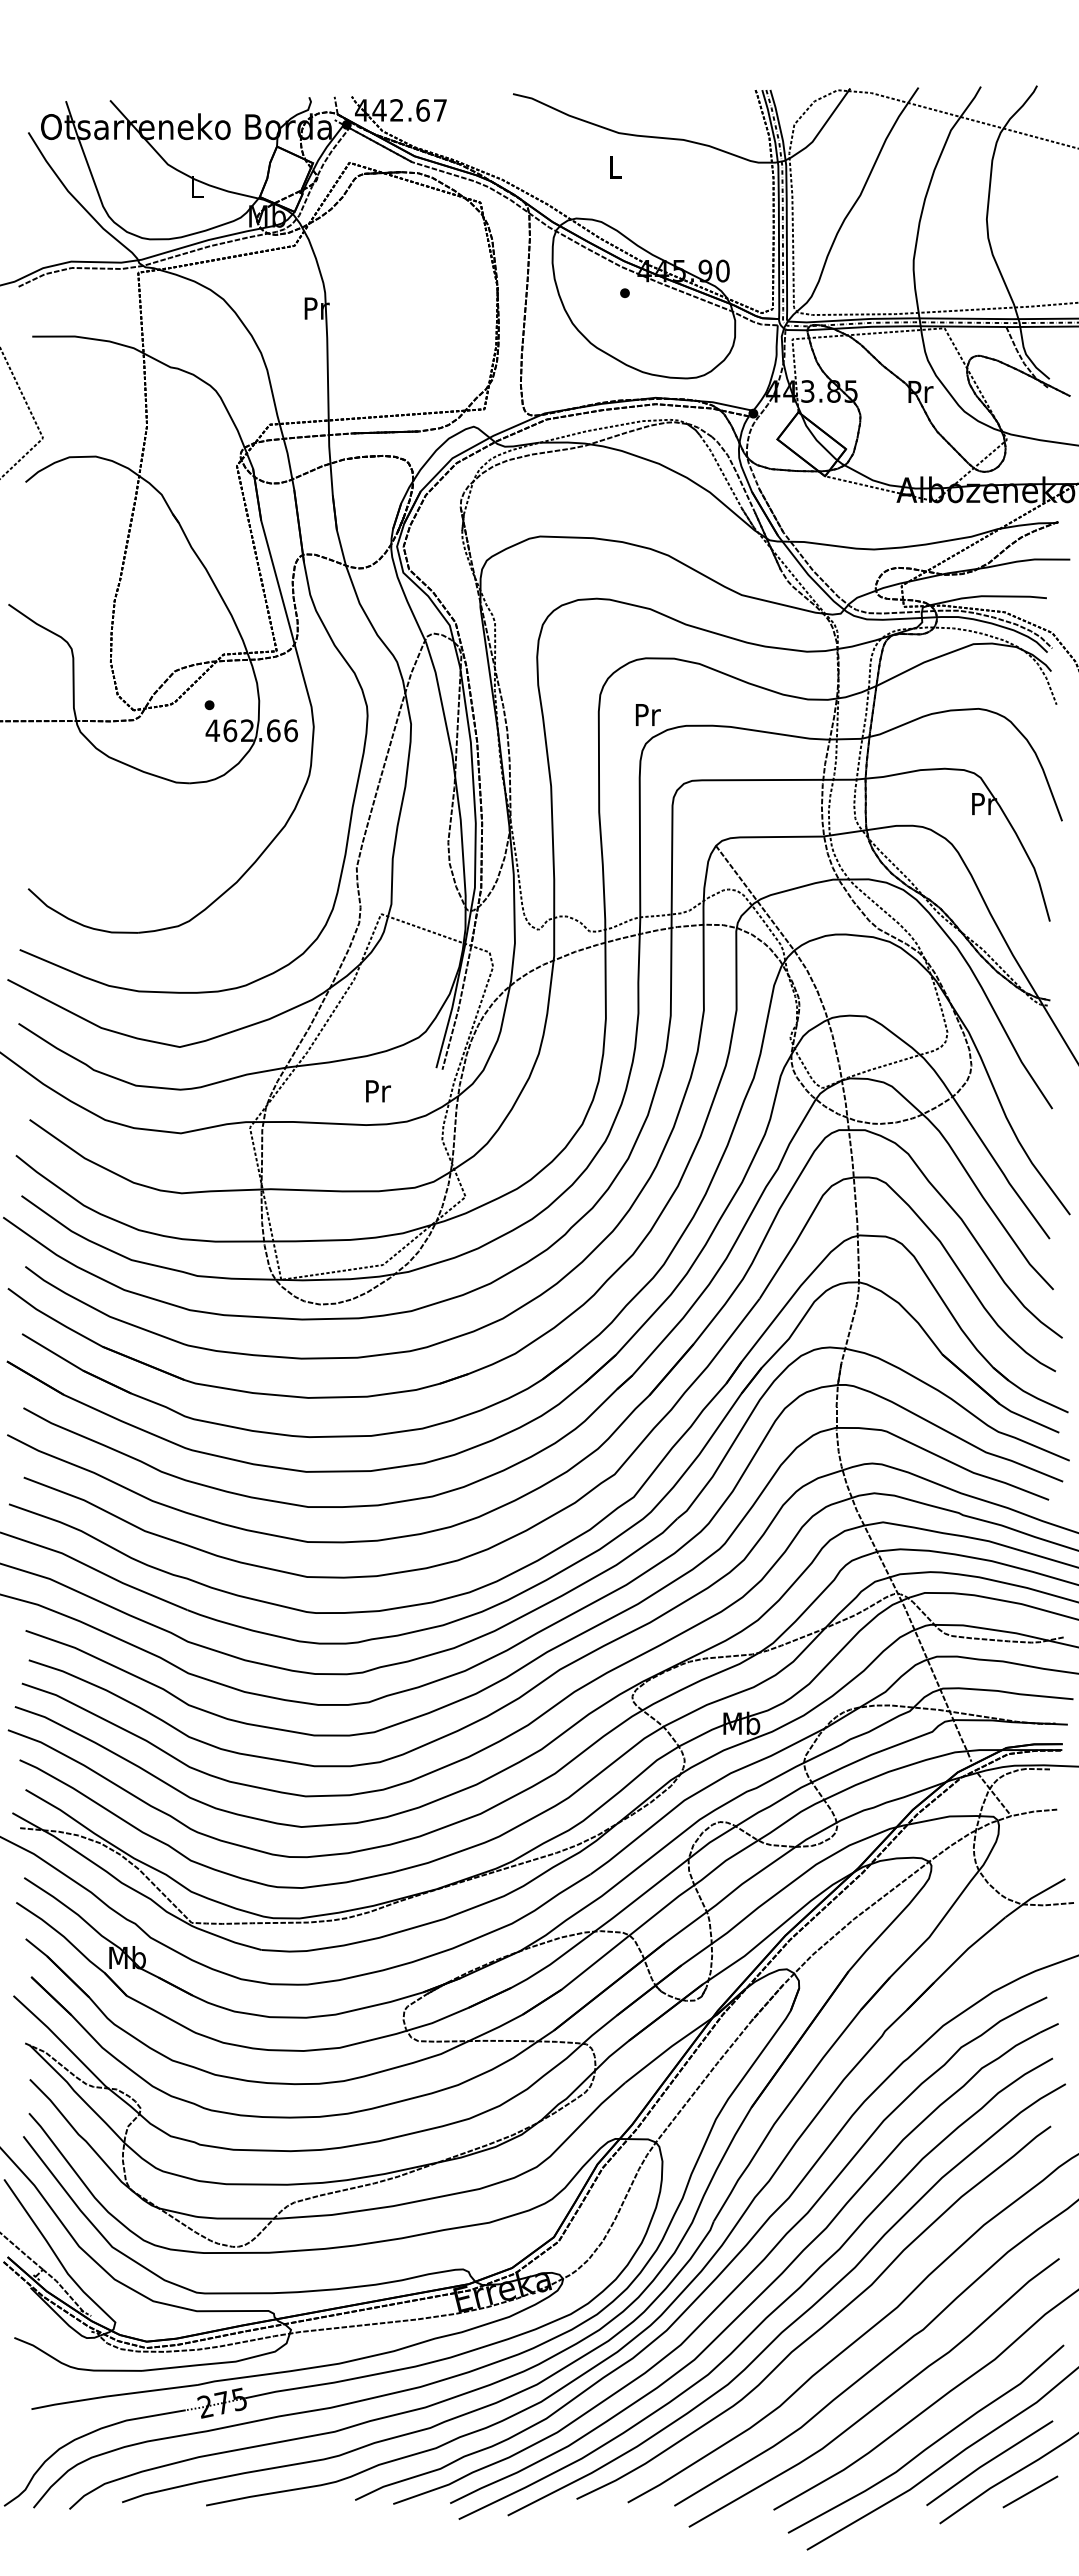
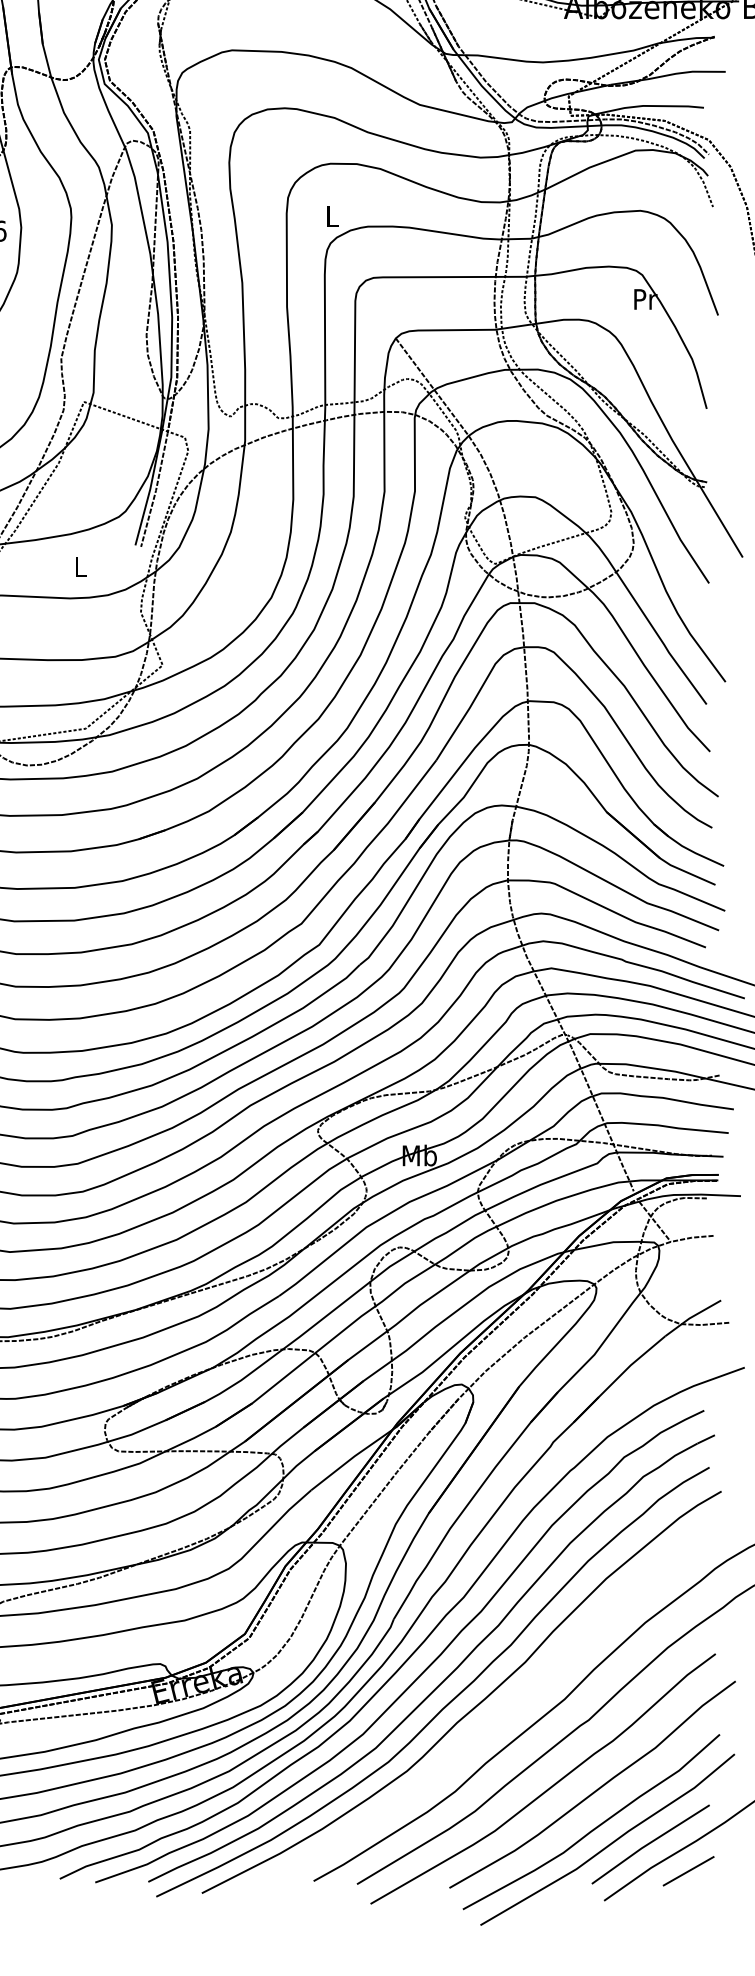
text: (647, 715) -> (332, 217), Pr -> L
text: (378, 1091) -> (81, 567), Pr -> L
curve: (823, 2324) -> (495, 1715), removed

